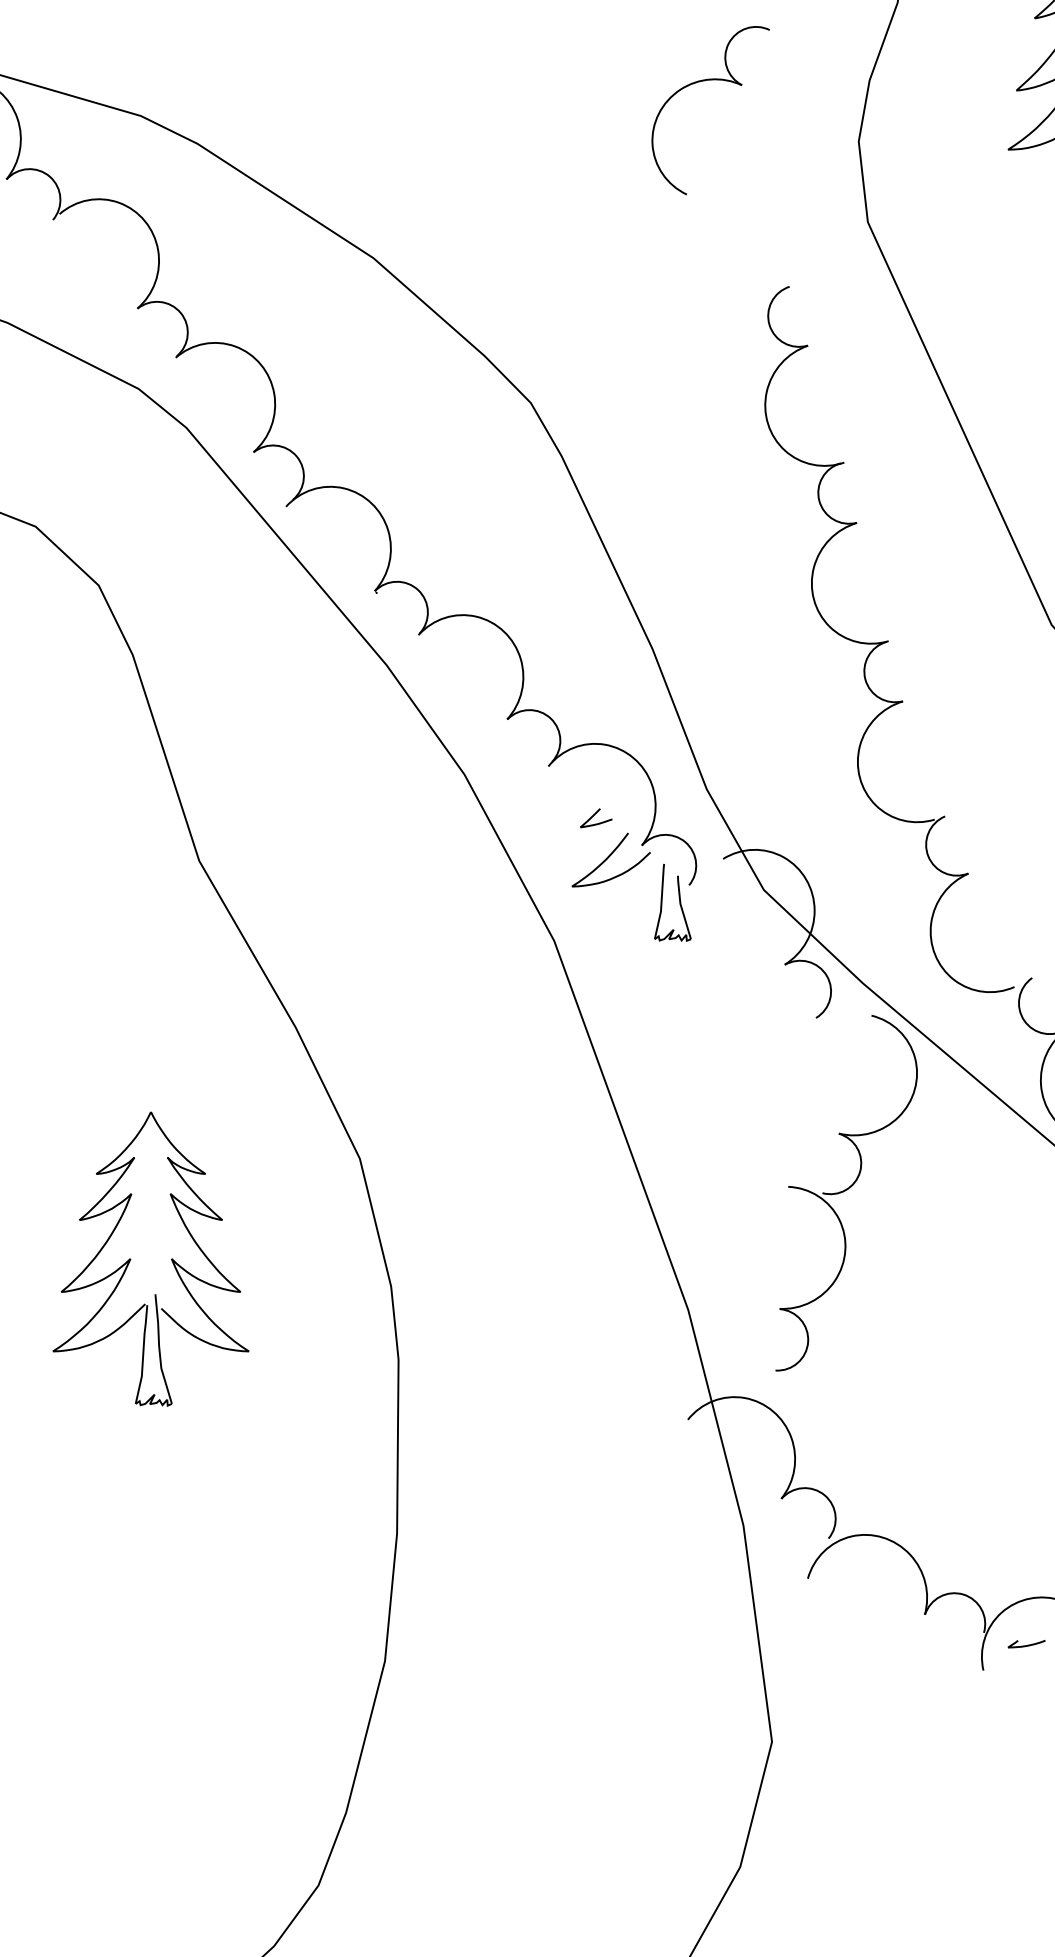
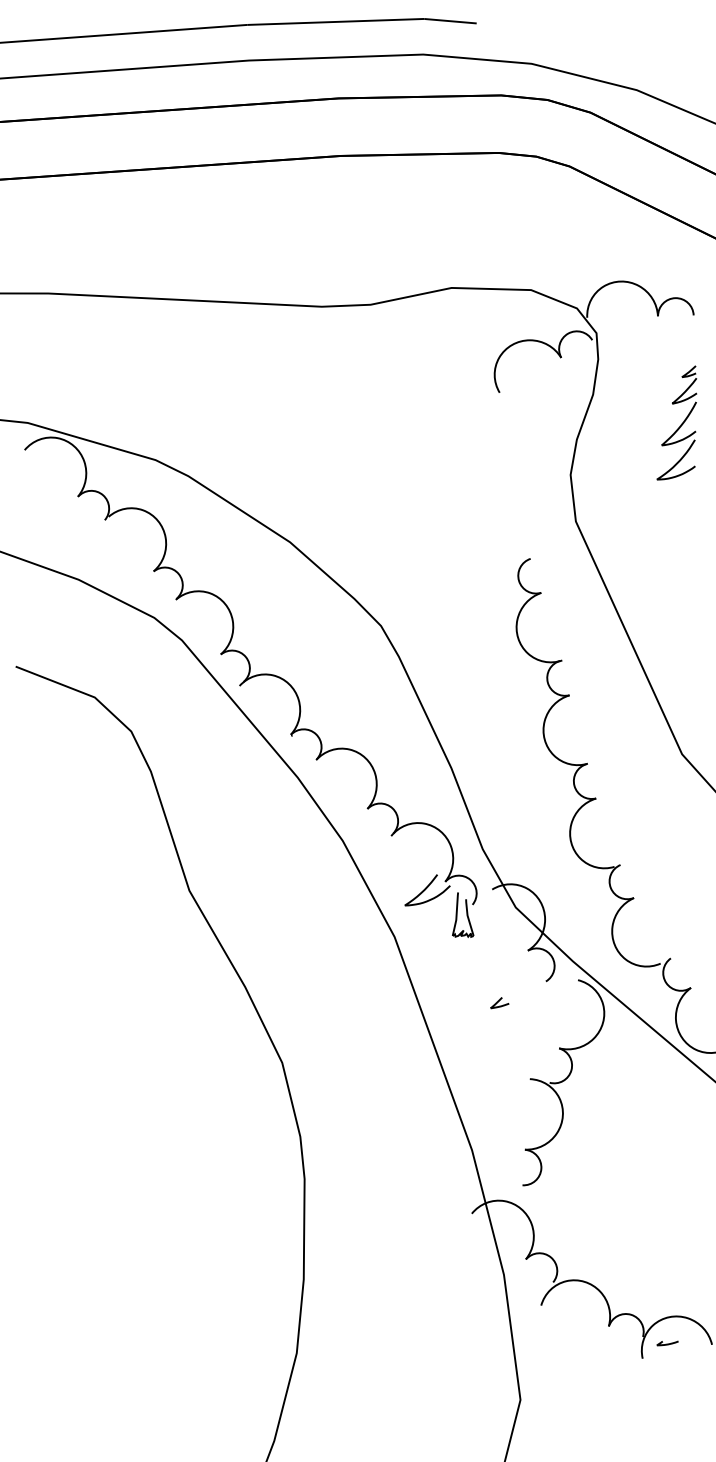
part: (708, 82) -> (483, 440), removed
curve: (593, 817) -> (498, 1002), moved
part: (131, 1260) -> (150, 1121), removed

